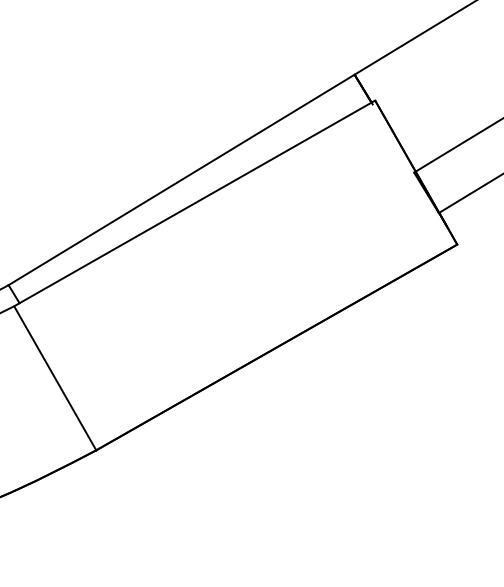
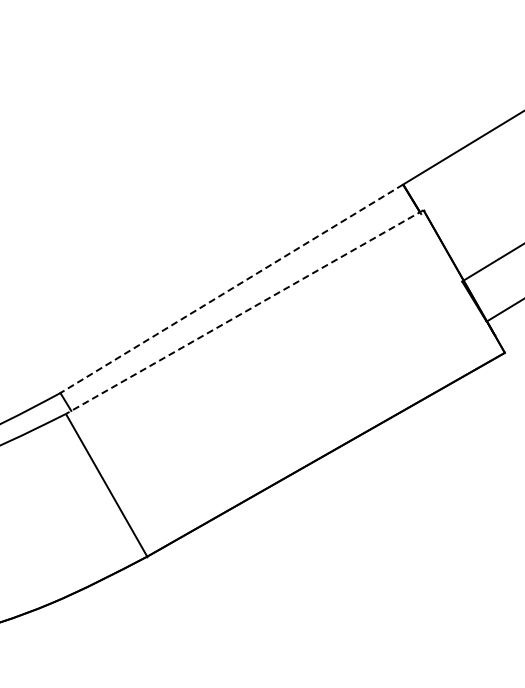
line: (181, 179) -> (231, 288), solid -> dashed
line: (194, 203) -> (244, 312), solid -> dashed

